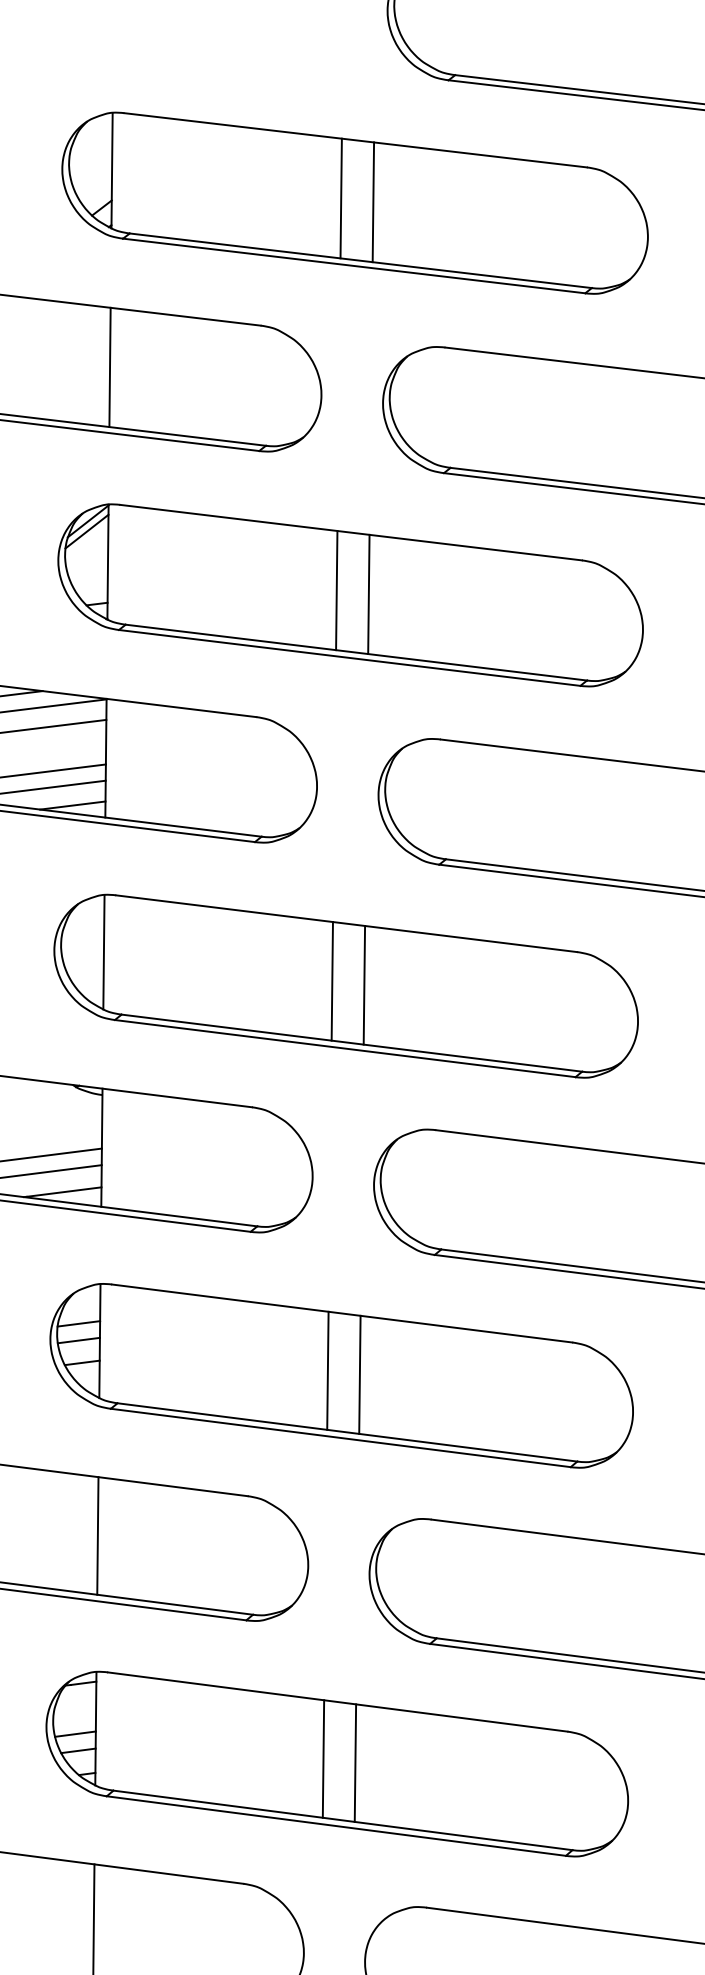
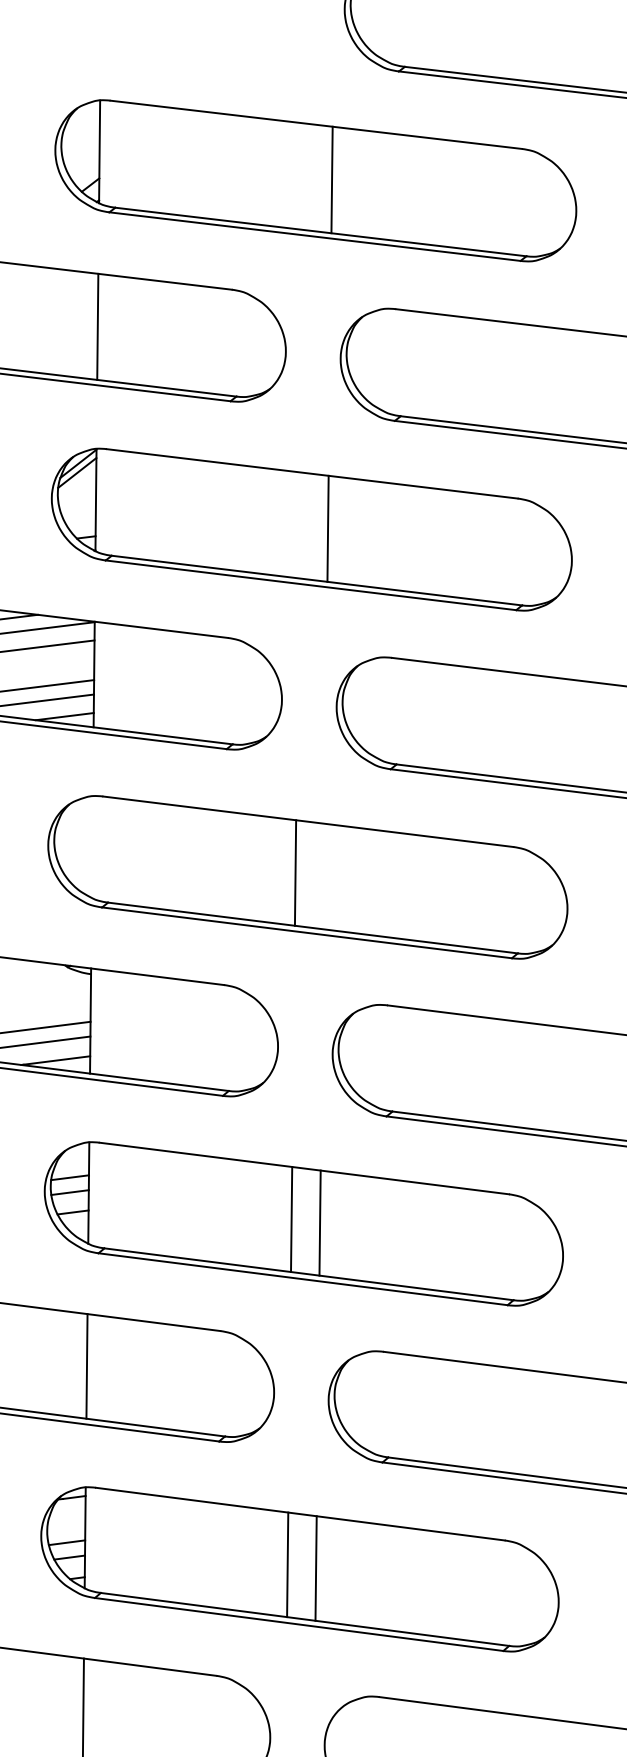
line: (341, 198) -> (303, 176), removed
line: (336, 590) -> (299, 525), removed
line: (102, 952) -> (91, 847), removed
line: (363, 985) -> (323, 876), removed

